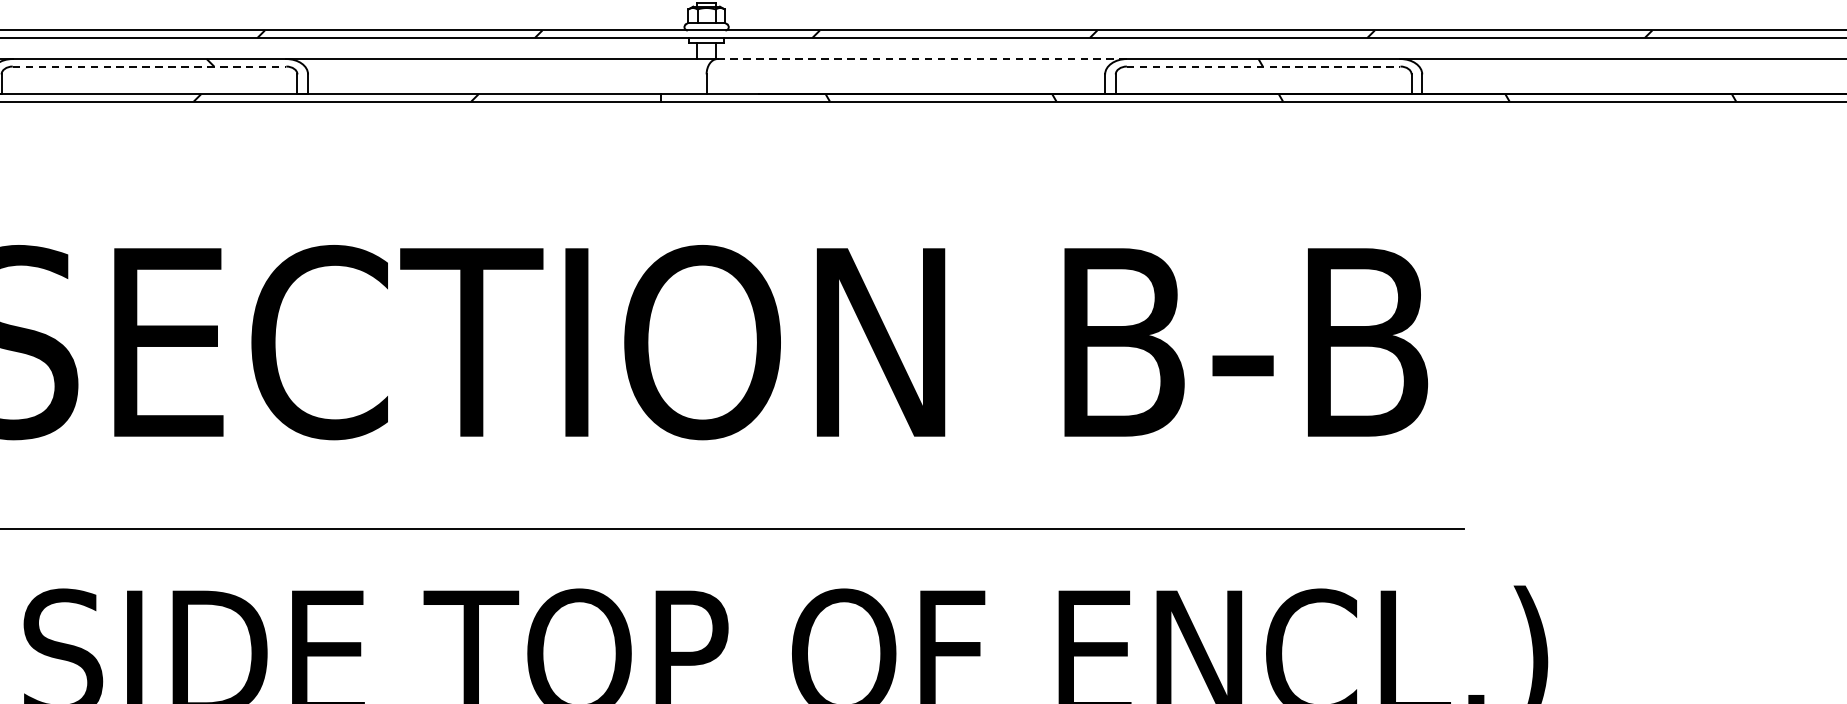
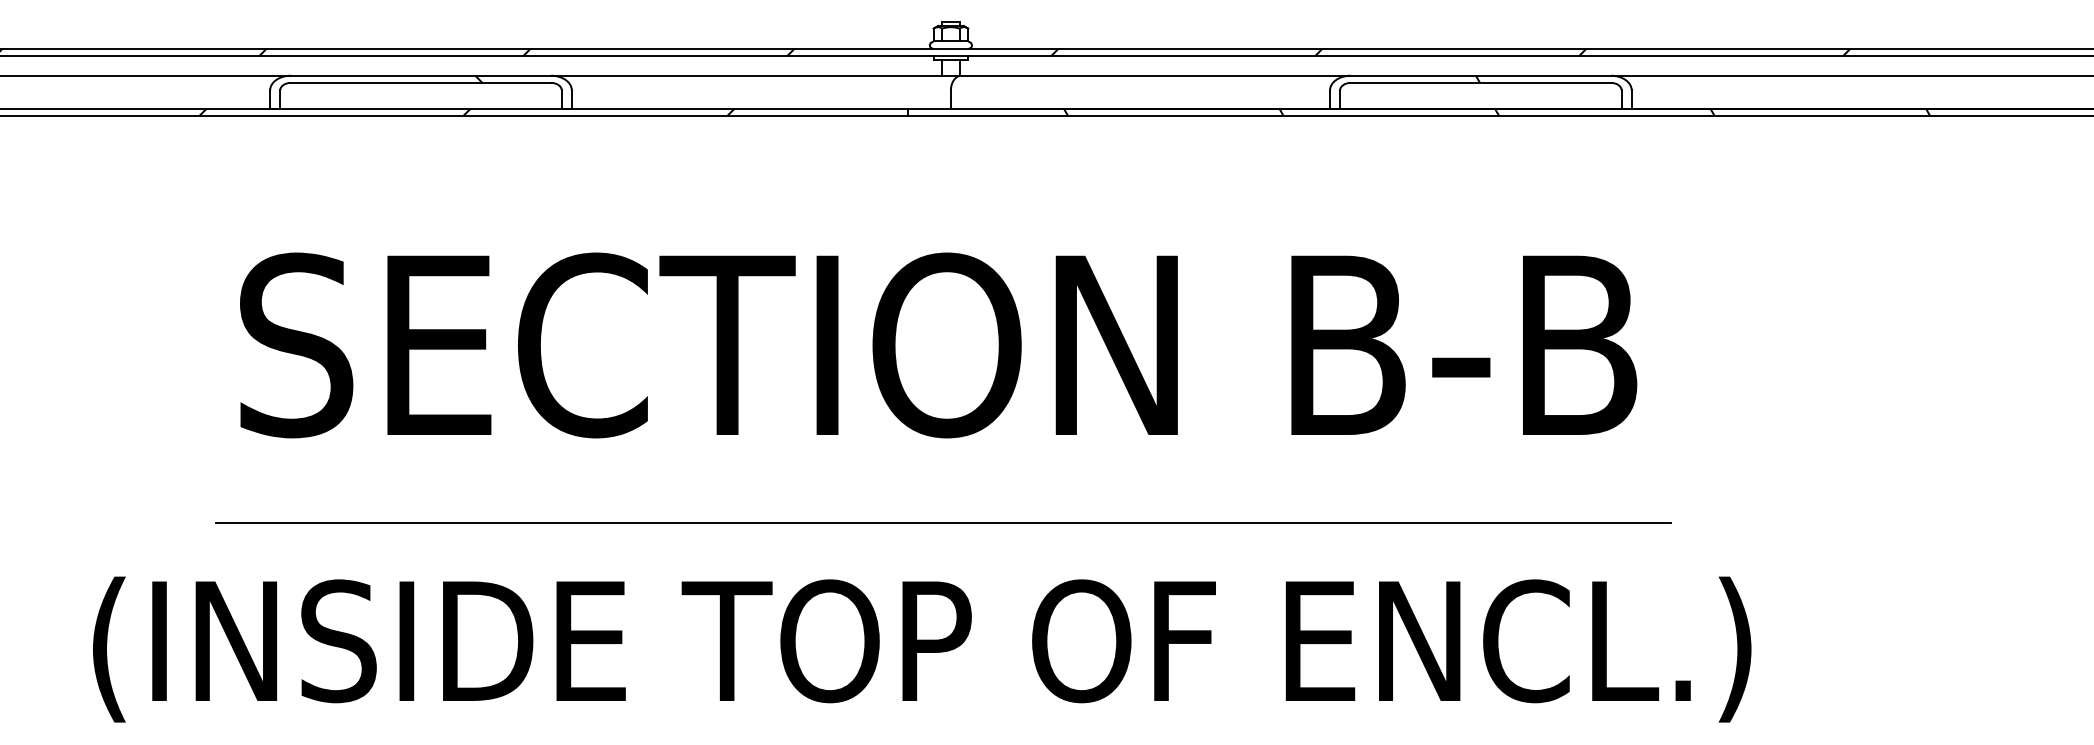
line: (922, 58) -> (1156, 75), dashed -> solid
line: (150, 66) -> (421, 82), dashed -> solid
line: (1264, 66) -> (1481, 82), dashed -> solid

